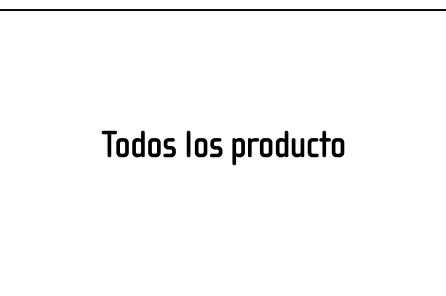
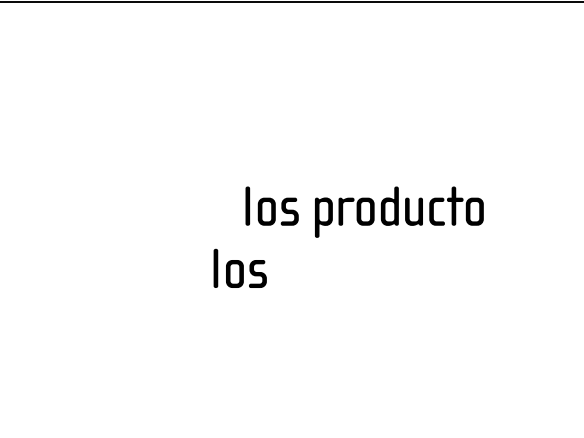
part: (138, 143) -> (171, 205), removed
part: (183, 184) -> (240, 267), added

